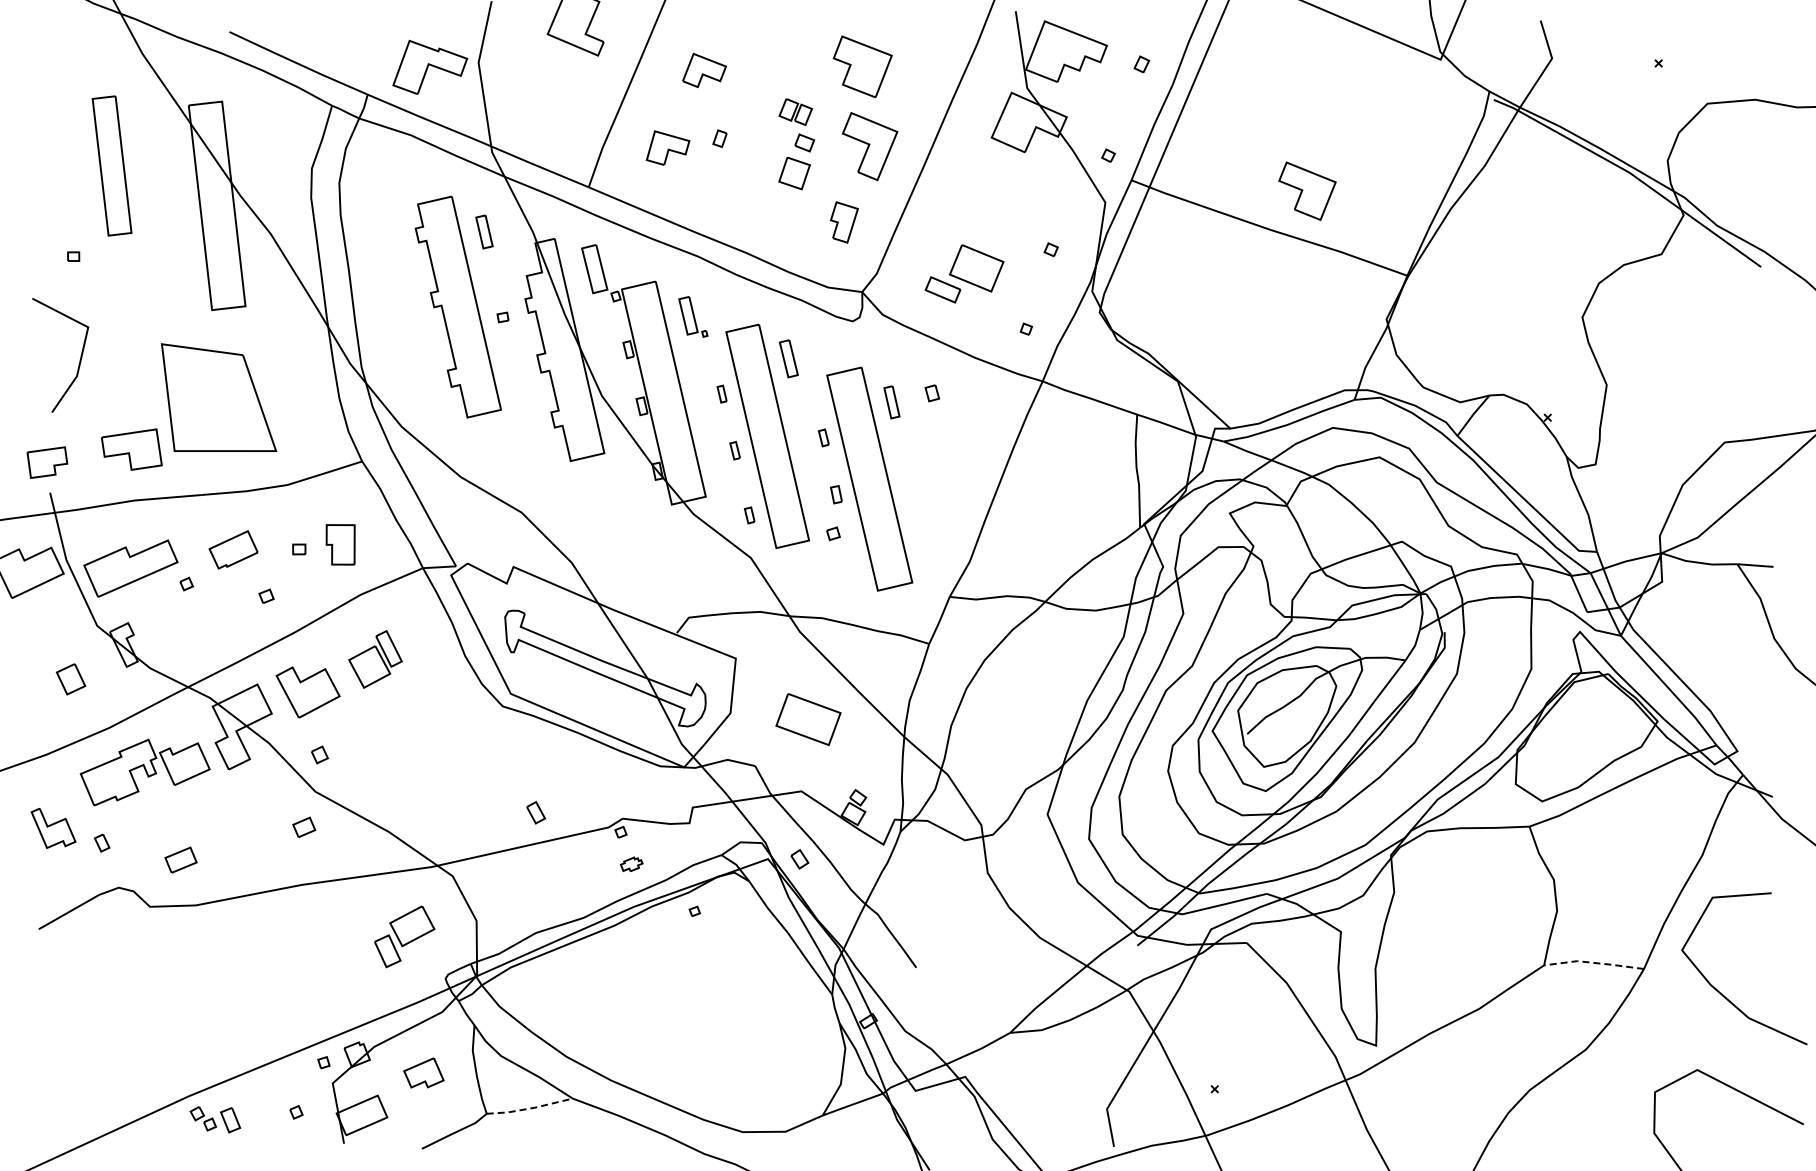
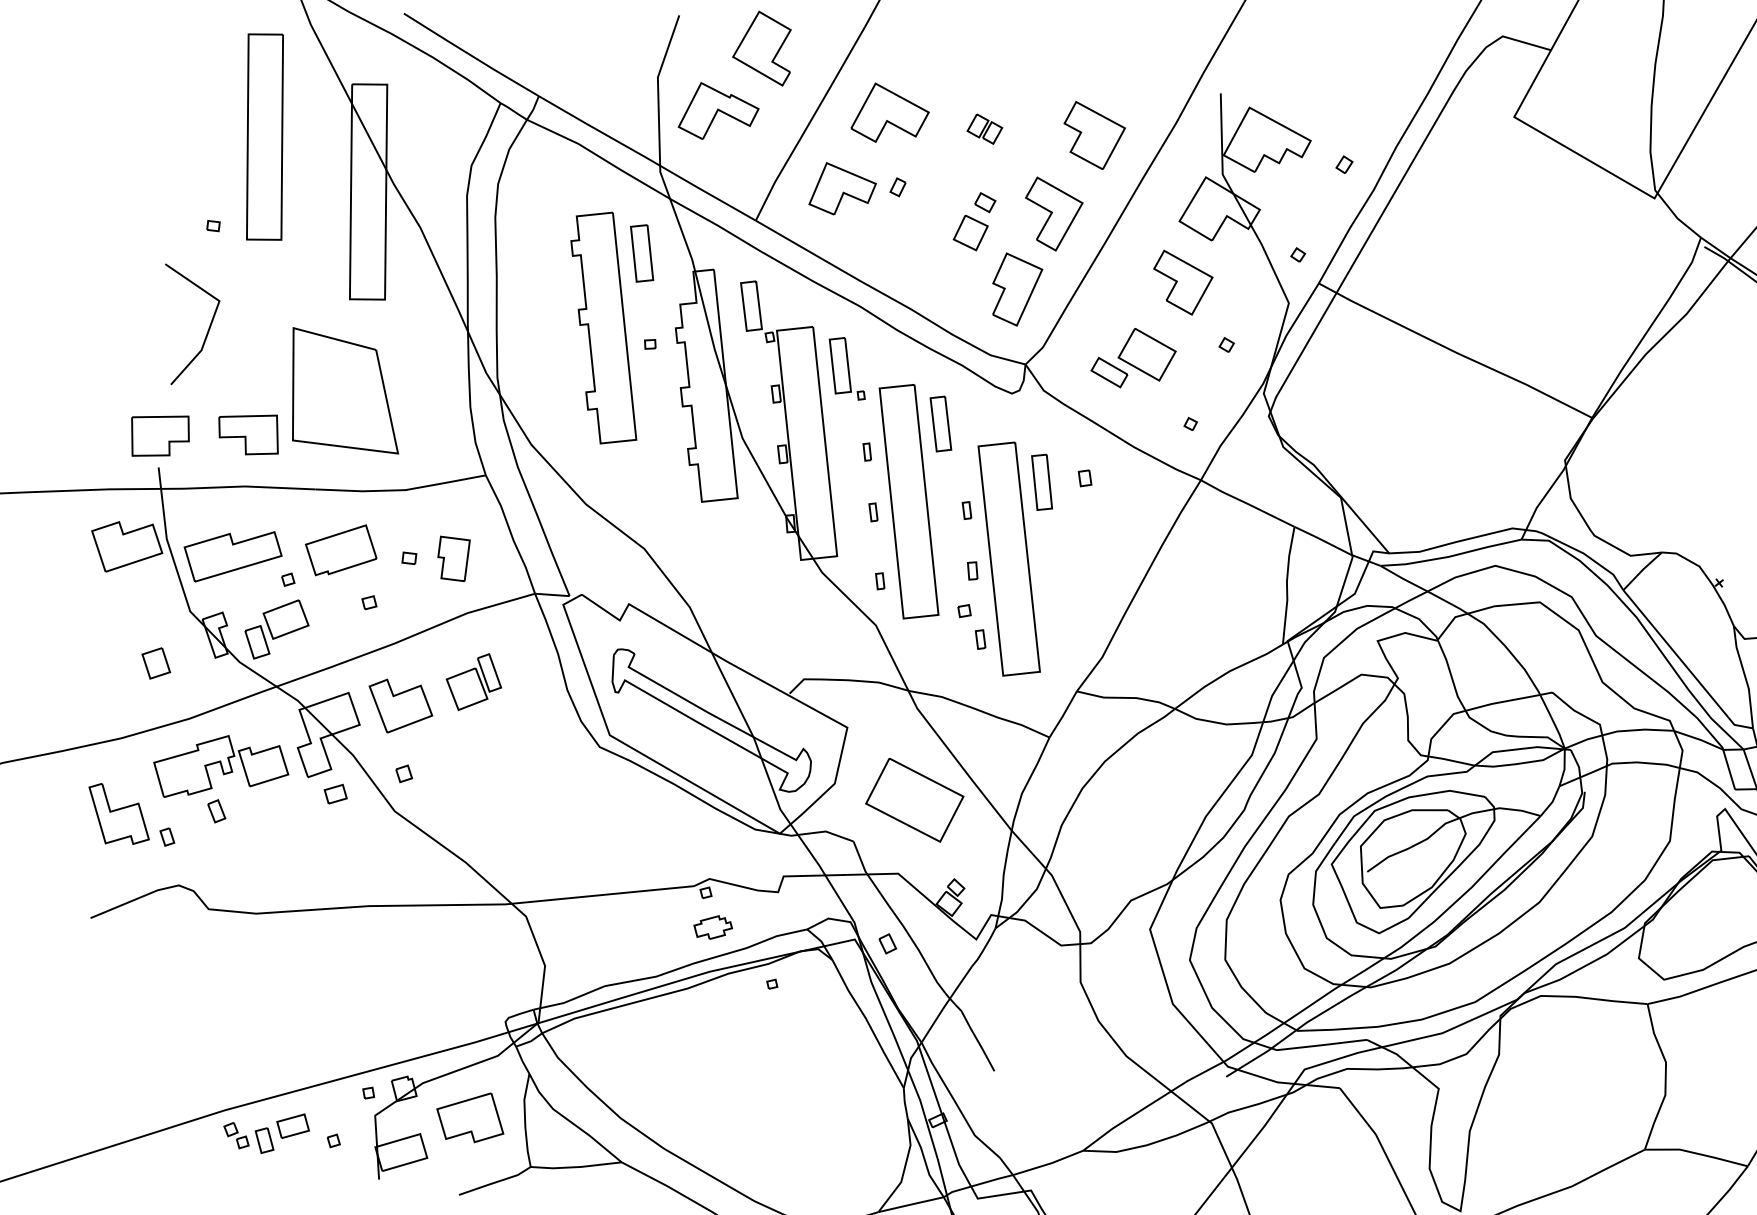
part: (430, 66) -> (719, 112), moved
part: (862, 66) -> (1093, 135), moved
part: (704, 70) -> (890, 114), size x1.67
part: (795, 112) -> (984, 129), moved
part: (667, 147) -> (842, 189), size x1.43
part: (111, 165) -> (264, 136), size x1.43
part: (1307, 190) -> (1182, 282), moved
part: (844, 222) -> (1016, 290), size x1.67
part: (484, 231) -> (642, 253), size x1.67
part: (693, 316) -> (847, 367), size x1.43
part: (788, 358) -> (940, 423), size x1.43
part: (891, 402) -> (1041, 482), size x1.67
part: (47, 462) -> (159, 435), size x1.43
part: (233, 549) -> (341, 549), size x1.43
part: (851, 558) -> (980, 638), added
part: (808, 719) -> (914, 800), size x1.43
part: (536, 812) -> (217, 811), moved
part: (304, 826) -> (336, 793), moved
part: (53, 828) -> (118, 815), size x1.43
part: (180, 859) -> (292, 1125), moved
part: (631, 864) -> (712, 927), size x1.67
part: (404, 936) -> (276, 629), moved
line: (1593, 962) -> (1696, 1153), dashed -> solid
part: (423, 1072) -> (470, 1116), size x1.67
line: (530, 1108) -> (576, 1167), dashed -> solid

